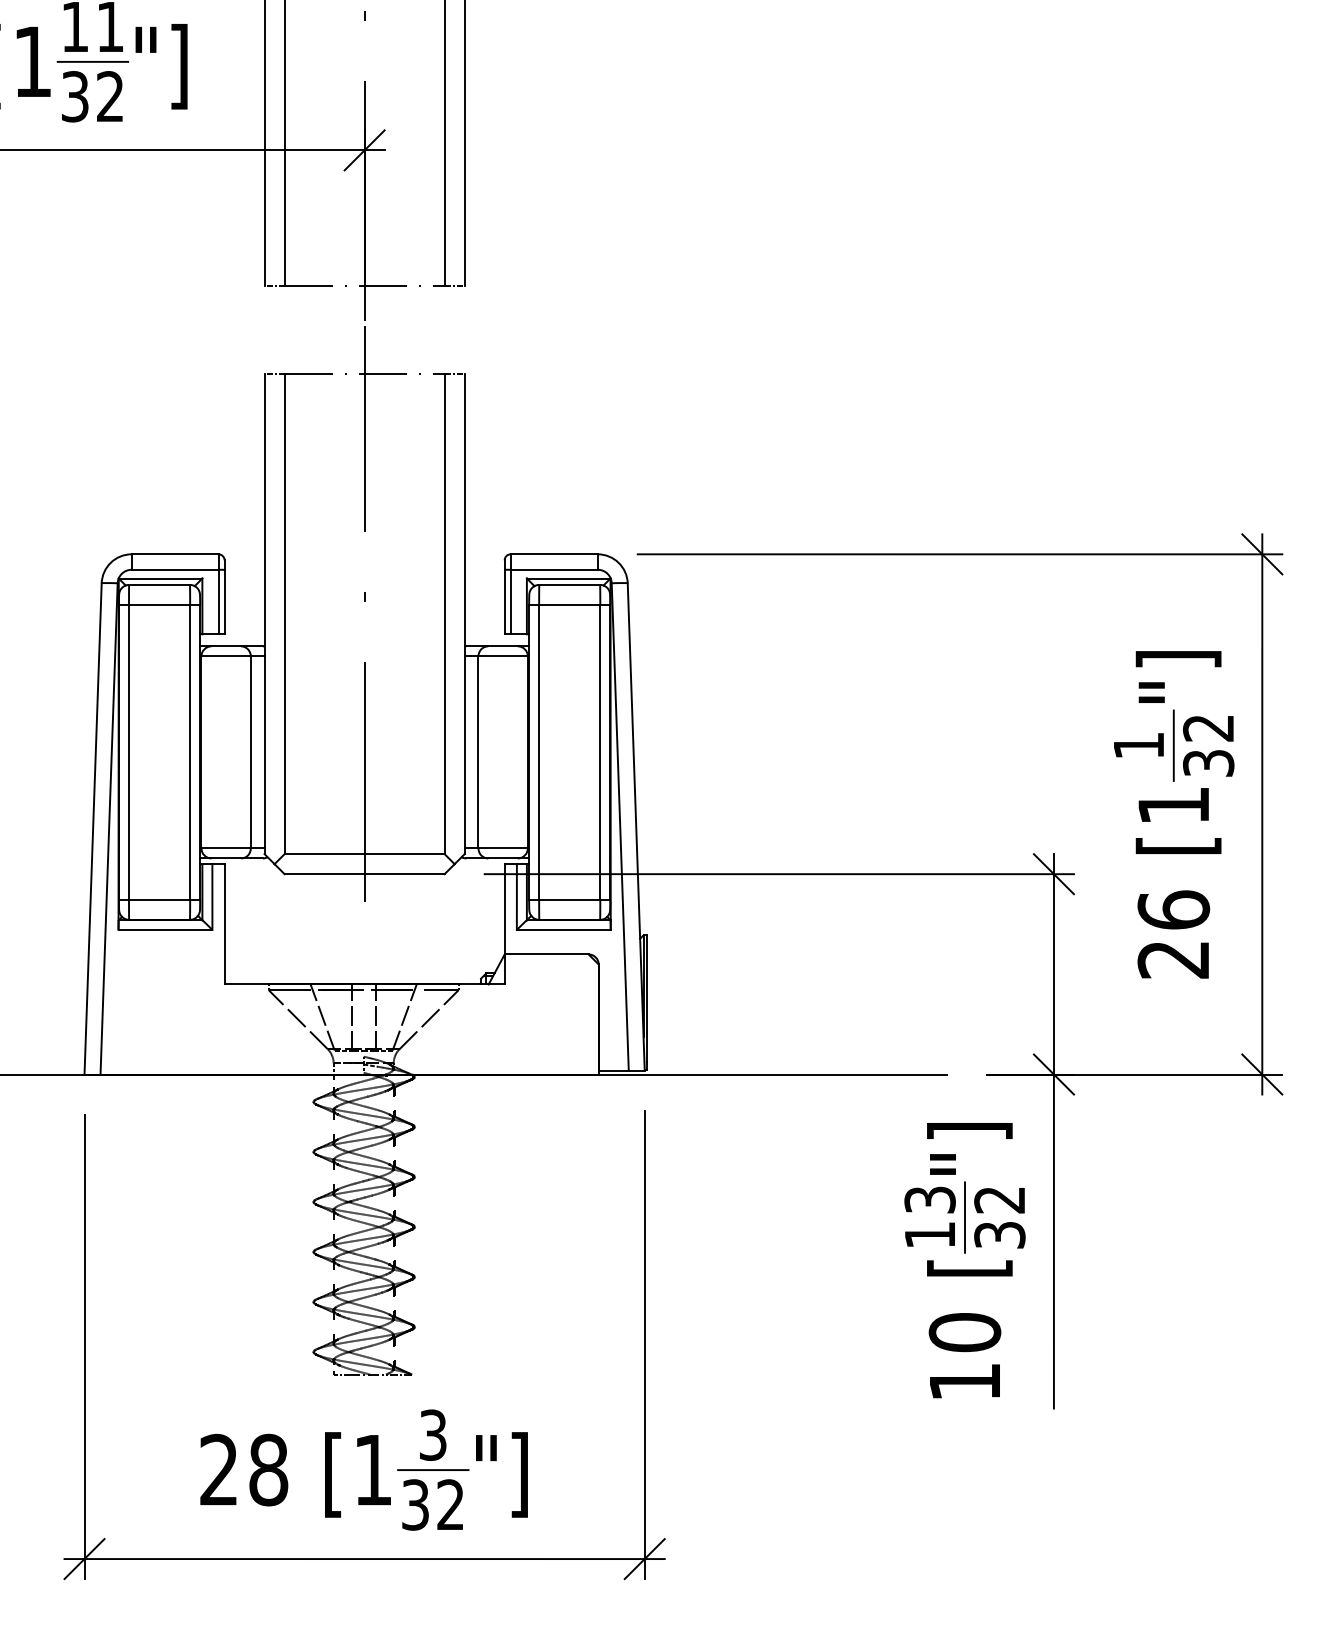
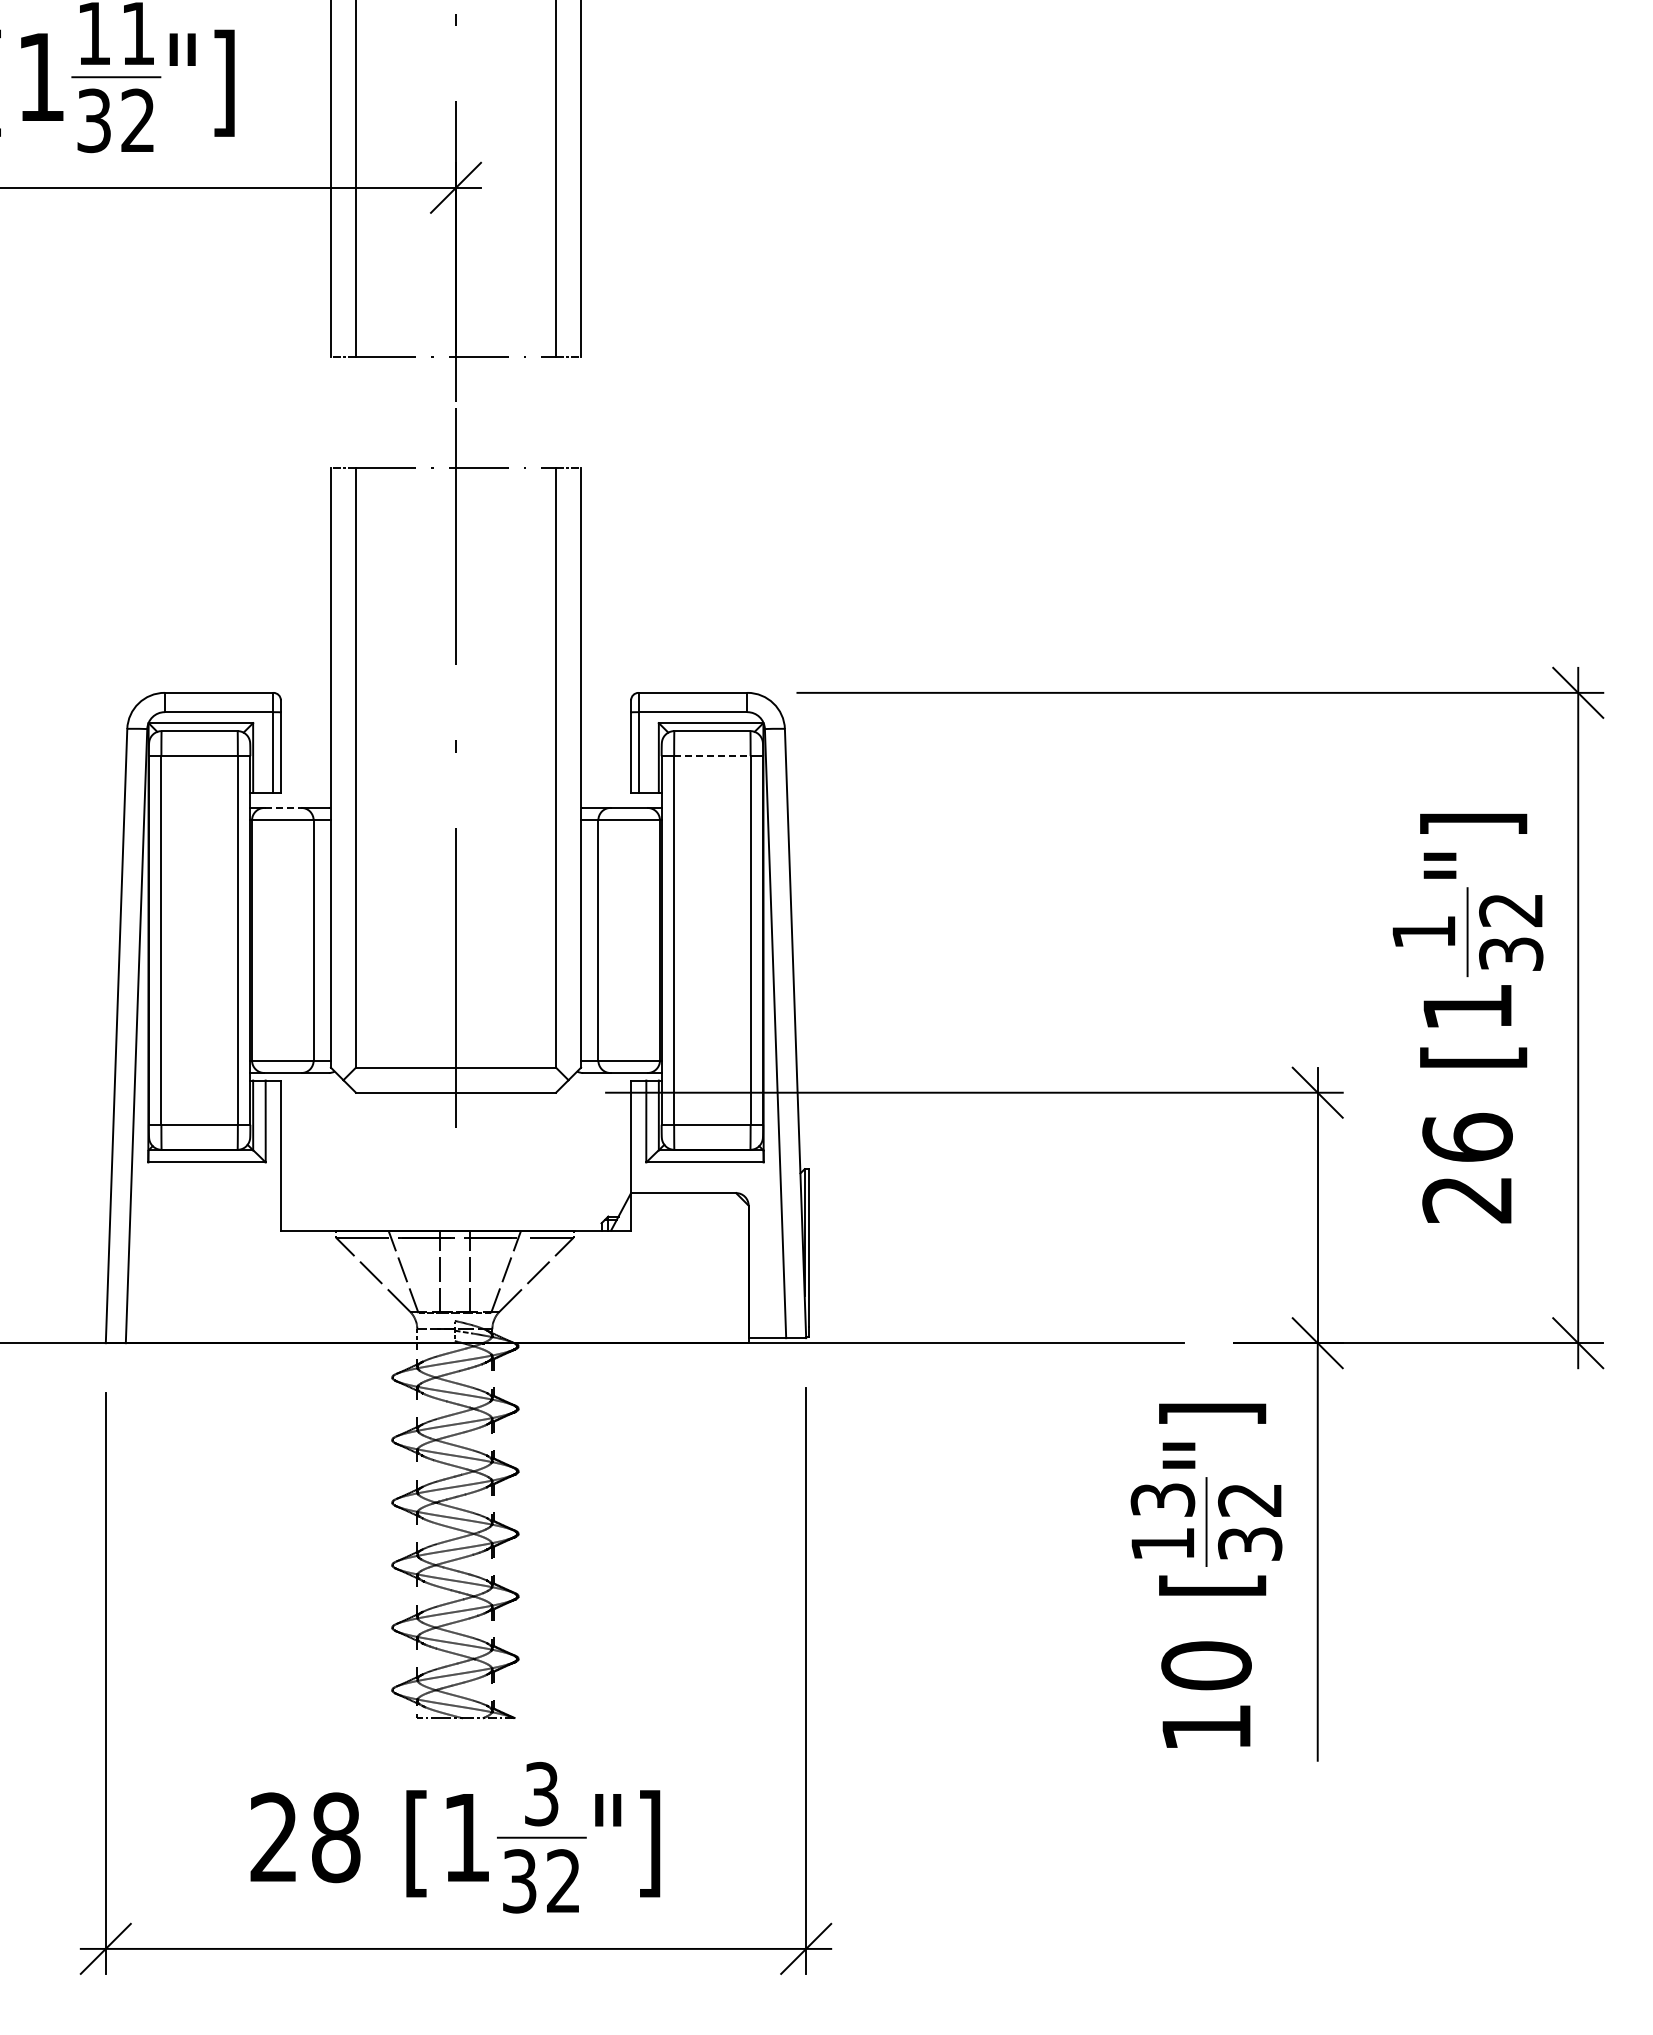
line: (569, 605) -> (712, 756), solid -> dashed
line: (226, 646) -> (283, 807), solid -> dashed

